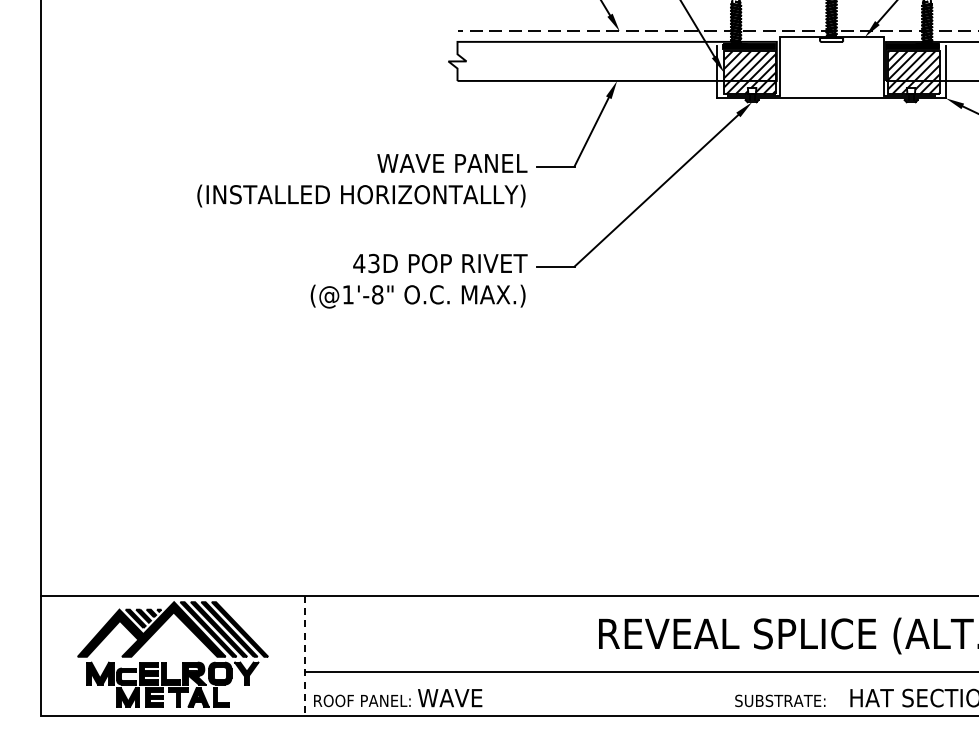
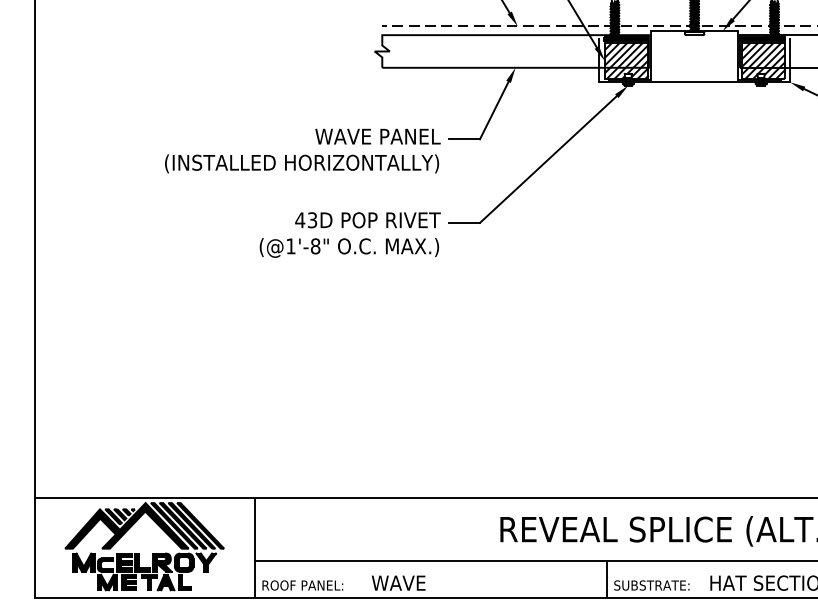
line: (304, 656) -> (254, 548), dashed -> solid
line: (726, 693) -> (606, 579), added
text: (450, 698) -> (398, 583), moved

